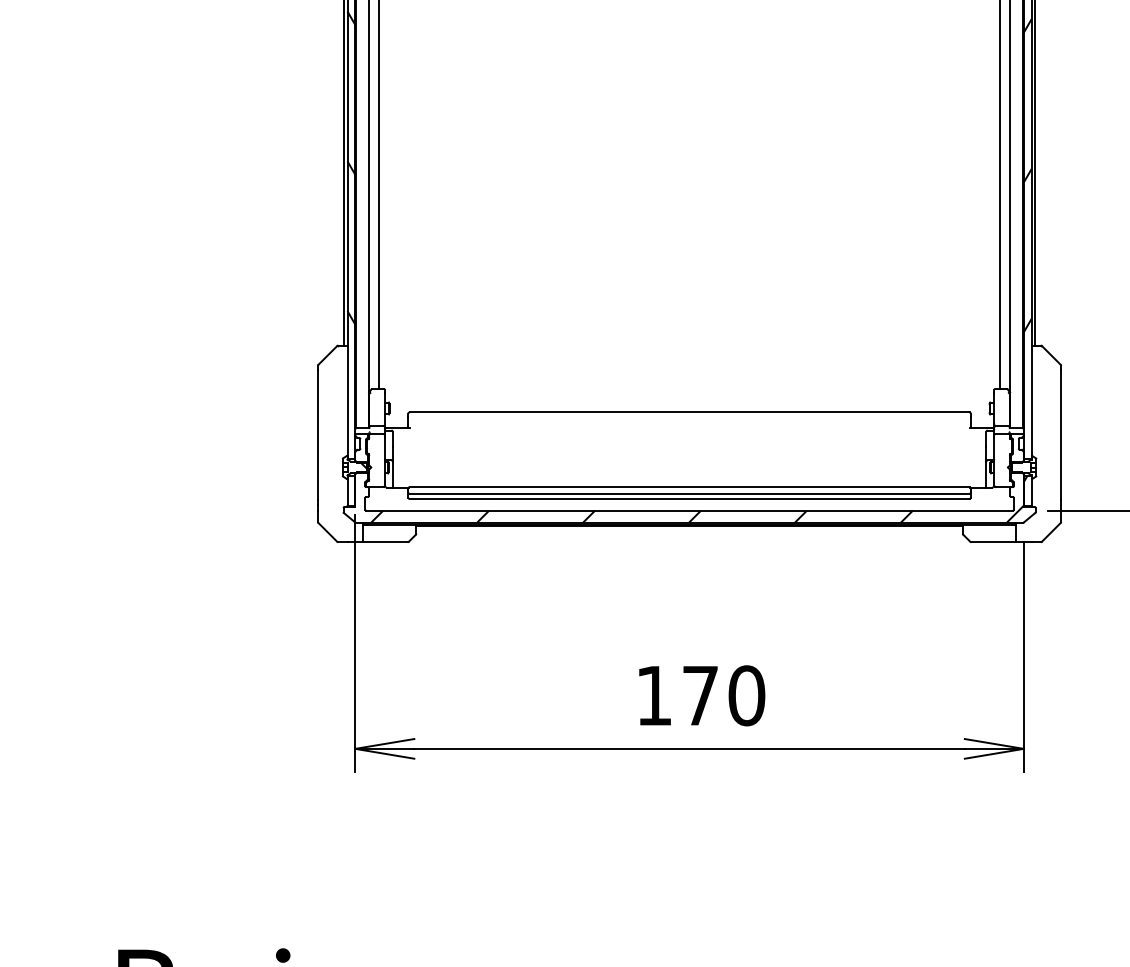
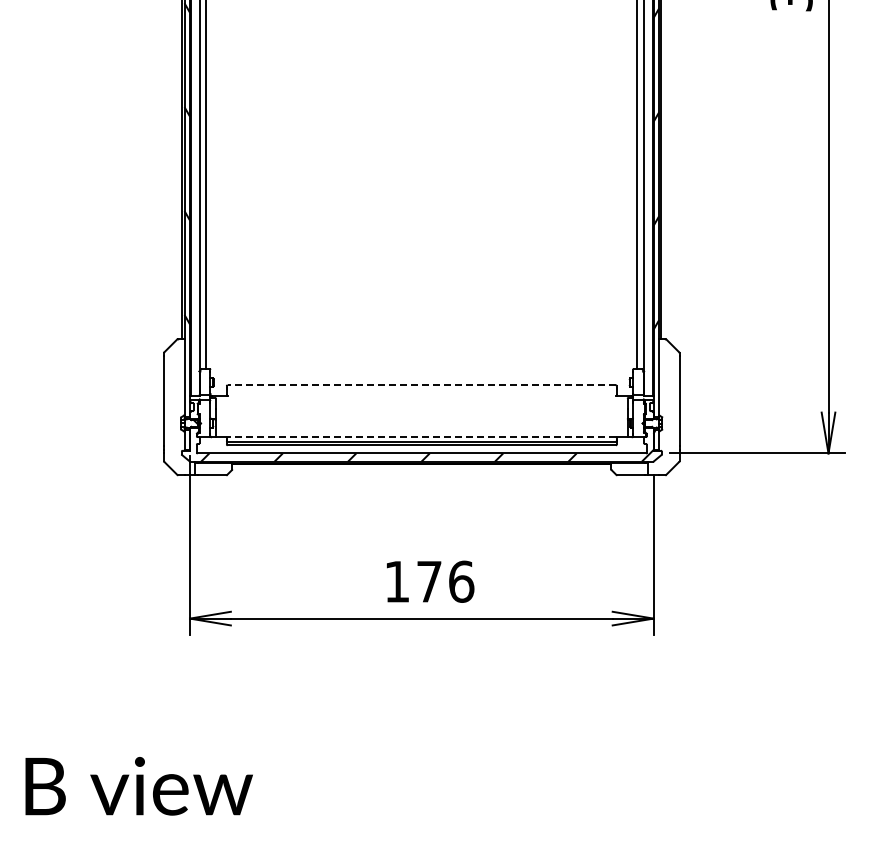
line: (689, 412) -> (421, 385), solid -> dashed
line: (689, 487) -> (421, 437), solid -> dashed
text: (746, 695) -> (461, 581), 170 -> 176

